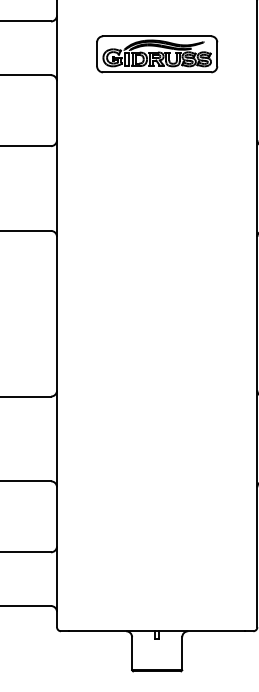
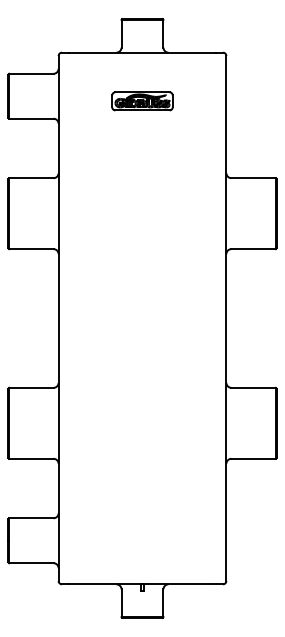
part: (157, 54) -> (142, 101), size x0.6

